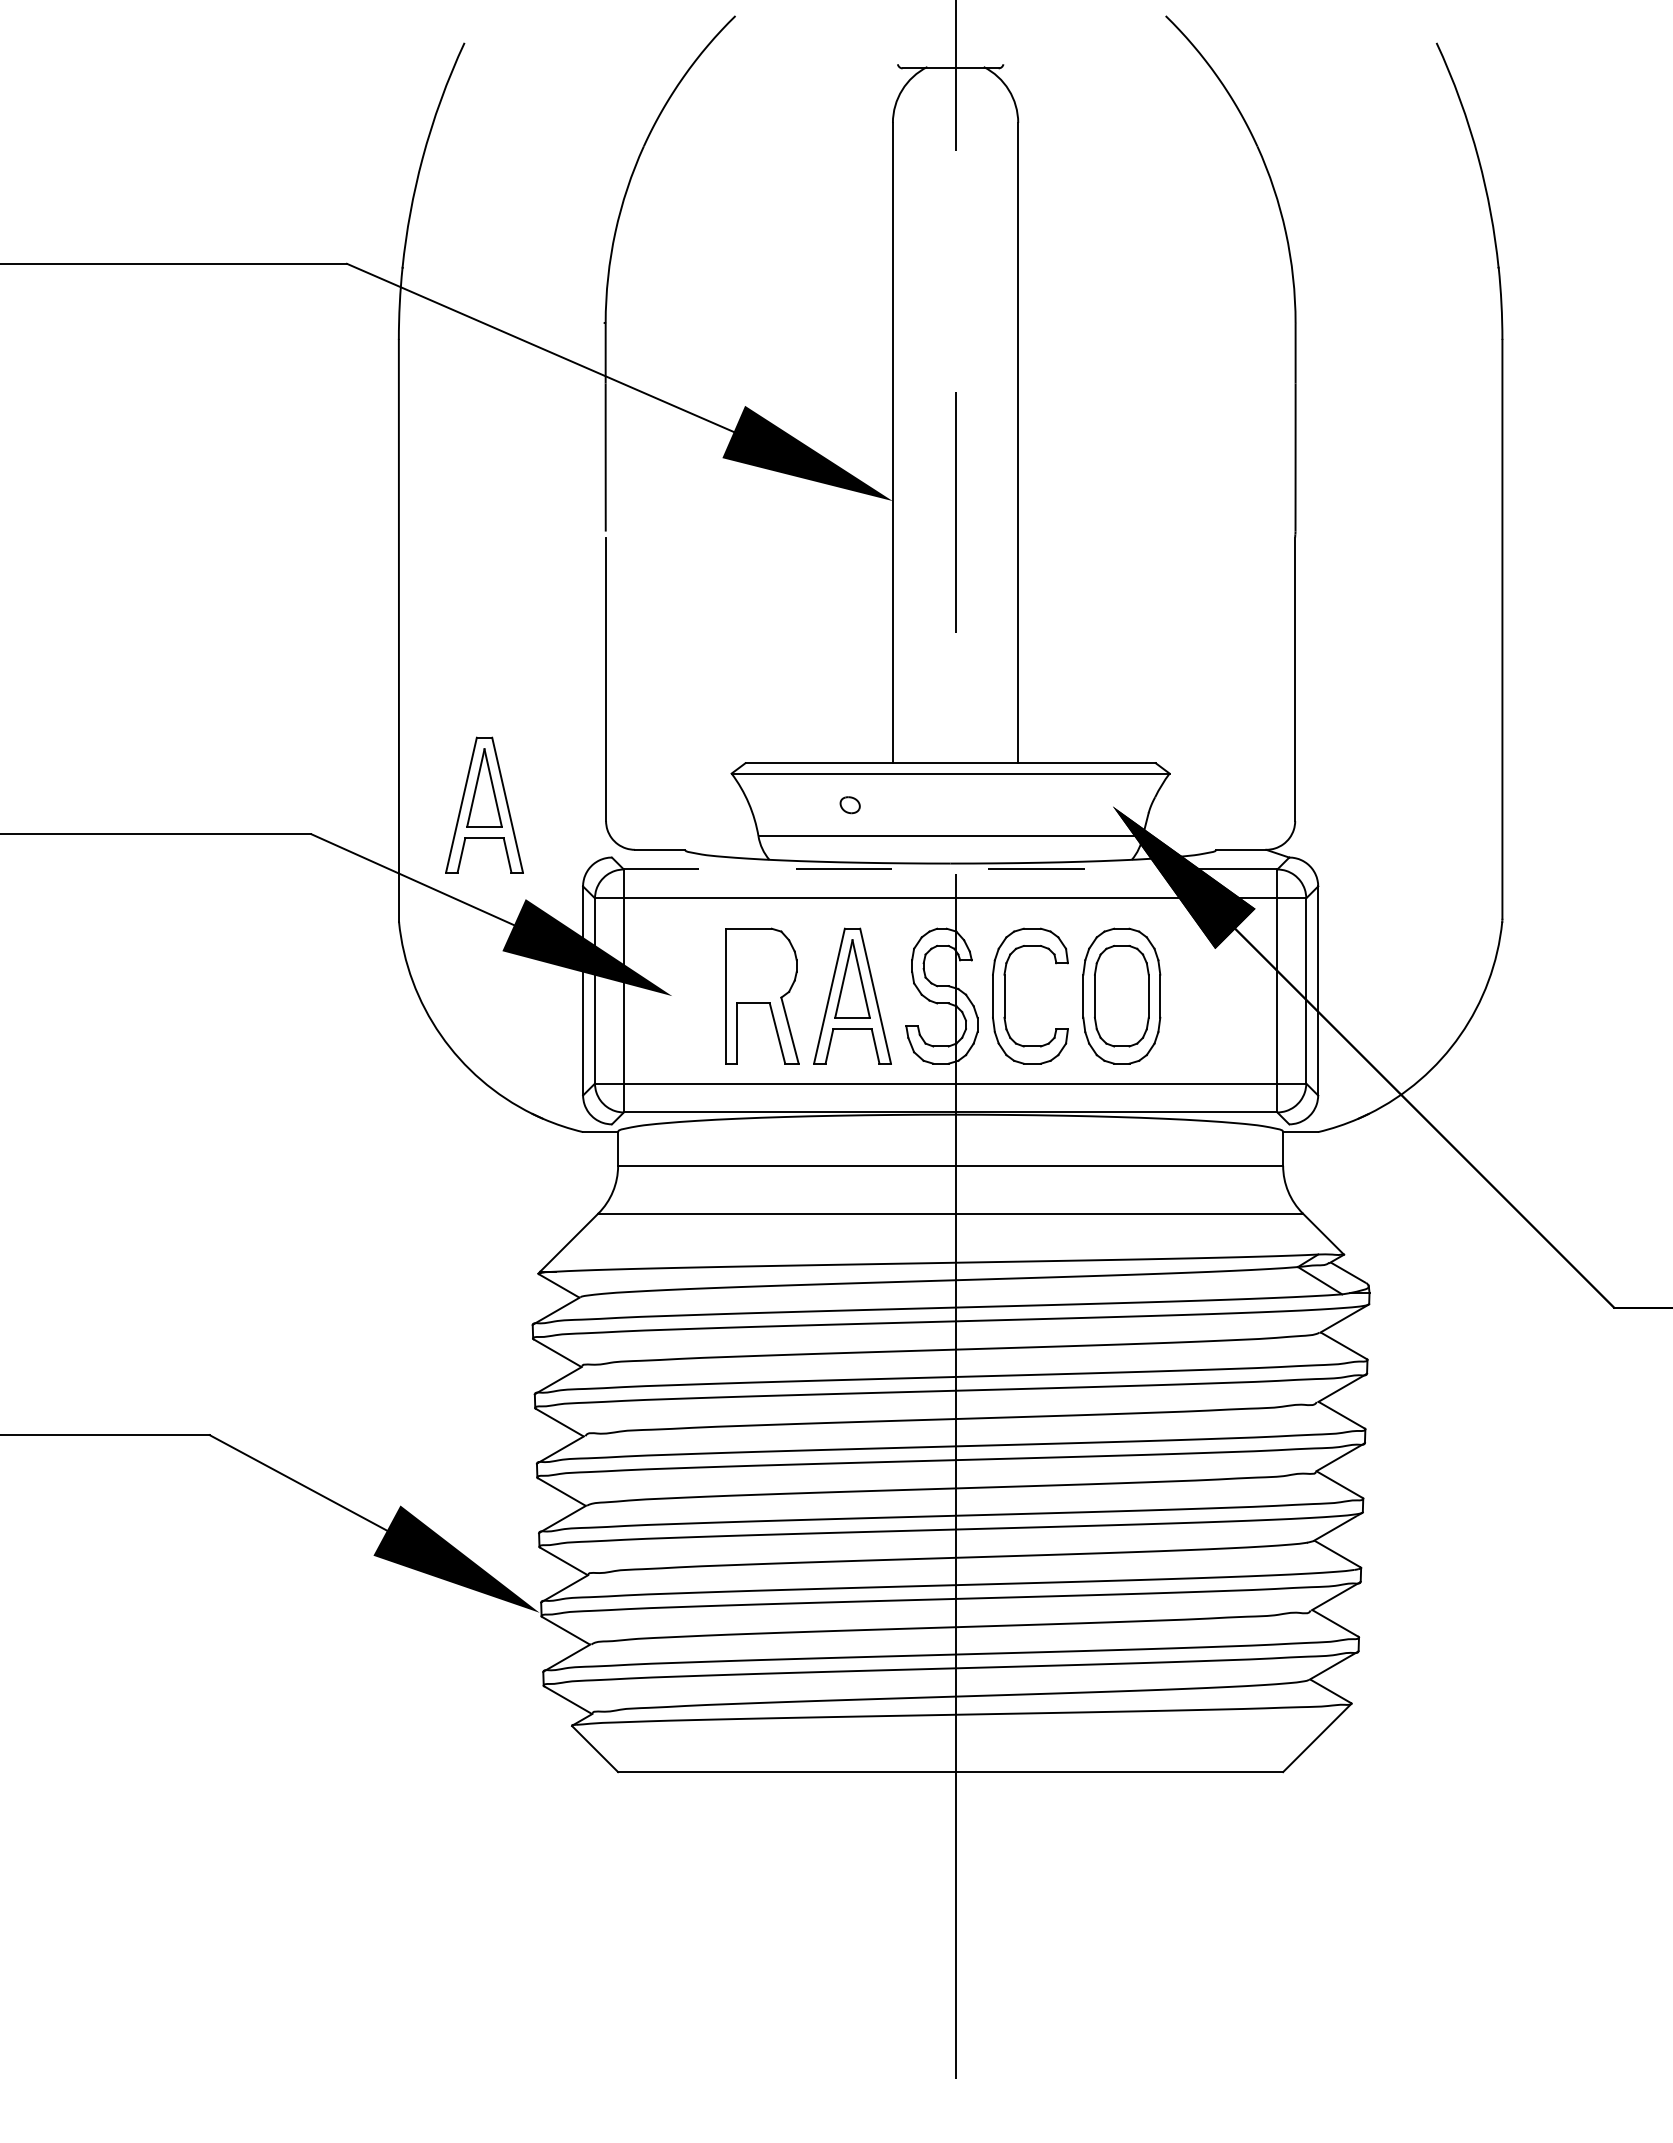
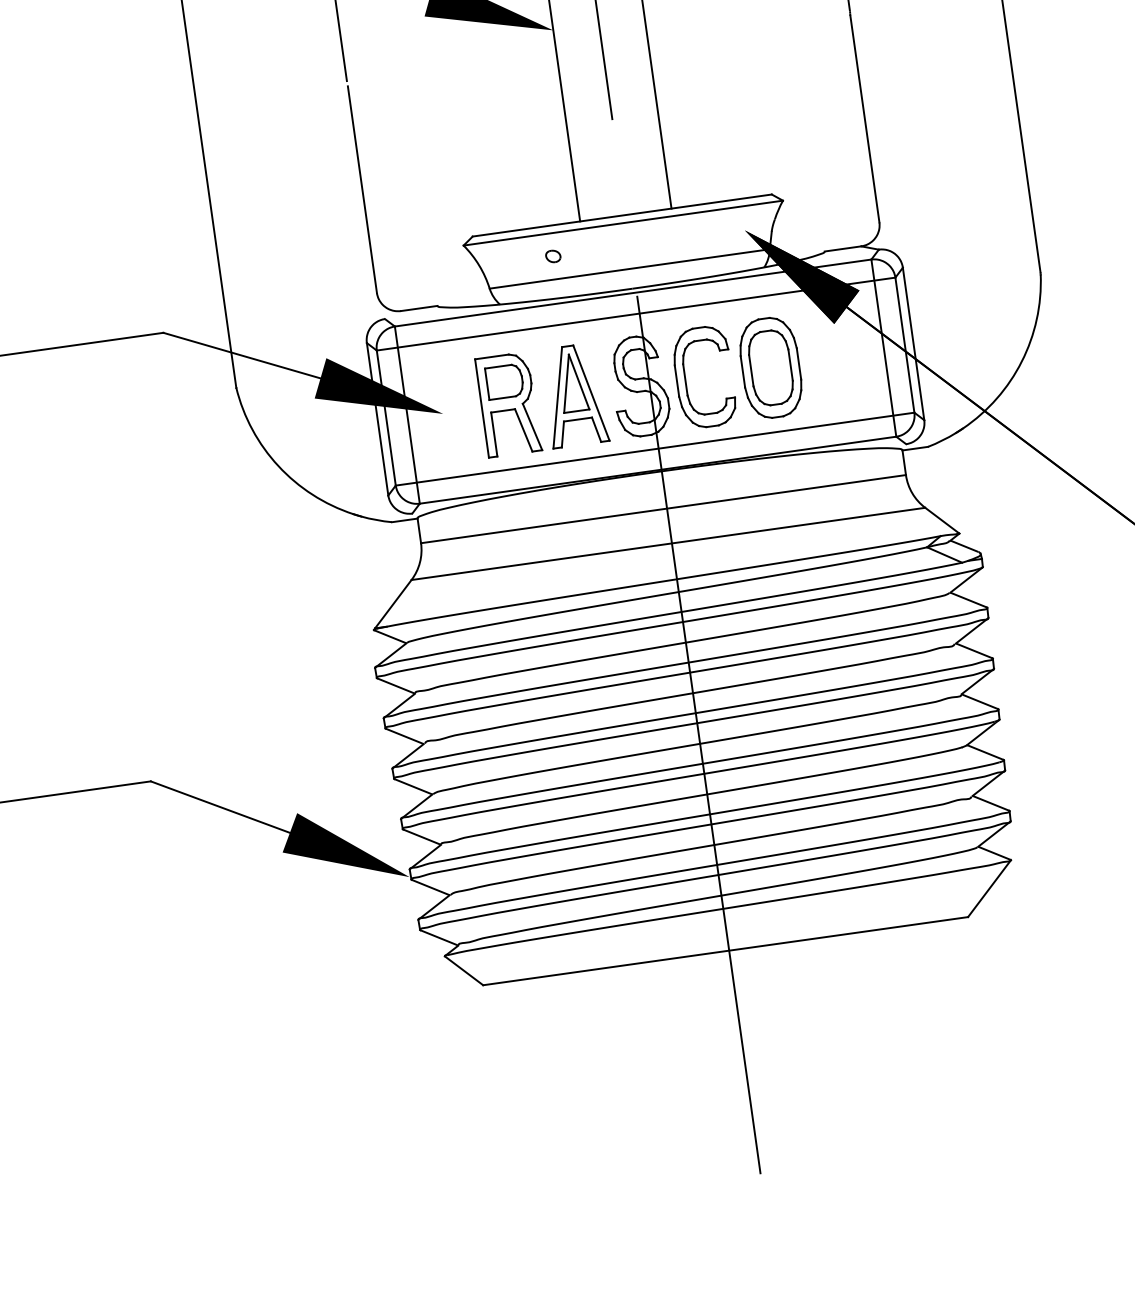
part: (484, 804) -> (286, 293), removed
line: (950, 869) -> (633, 293), dashed -> solid
part: (761, 964) -> (504, 381), added

